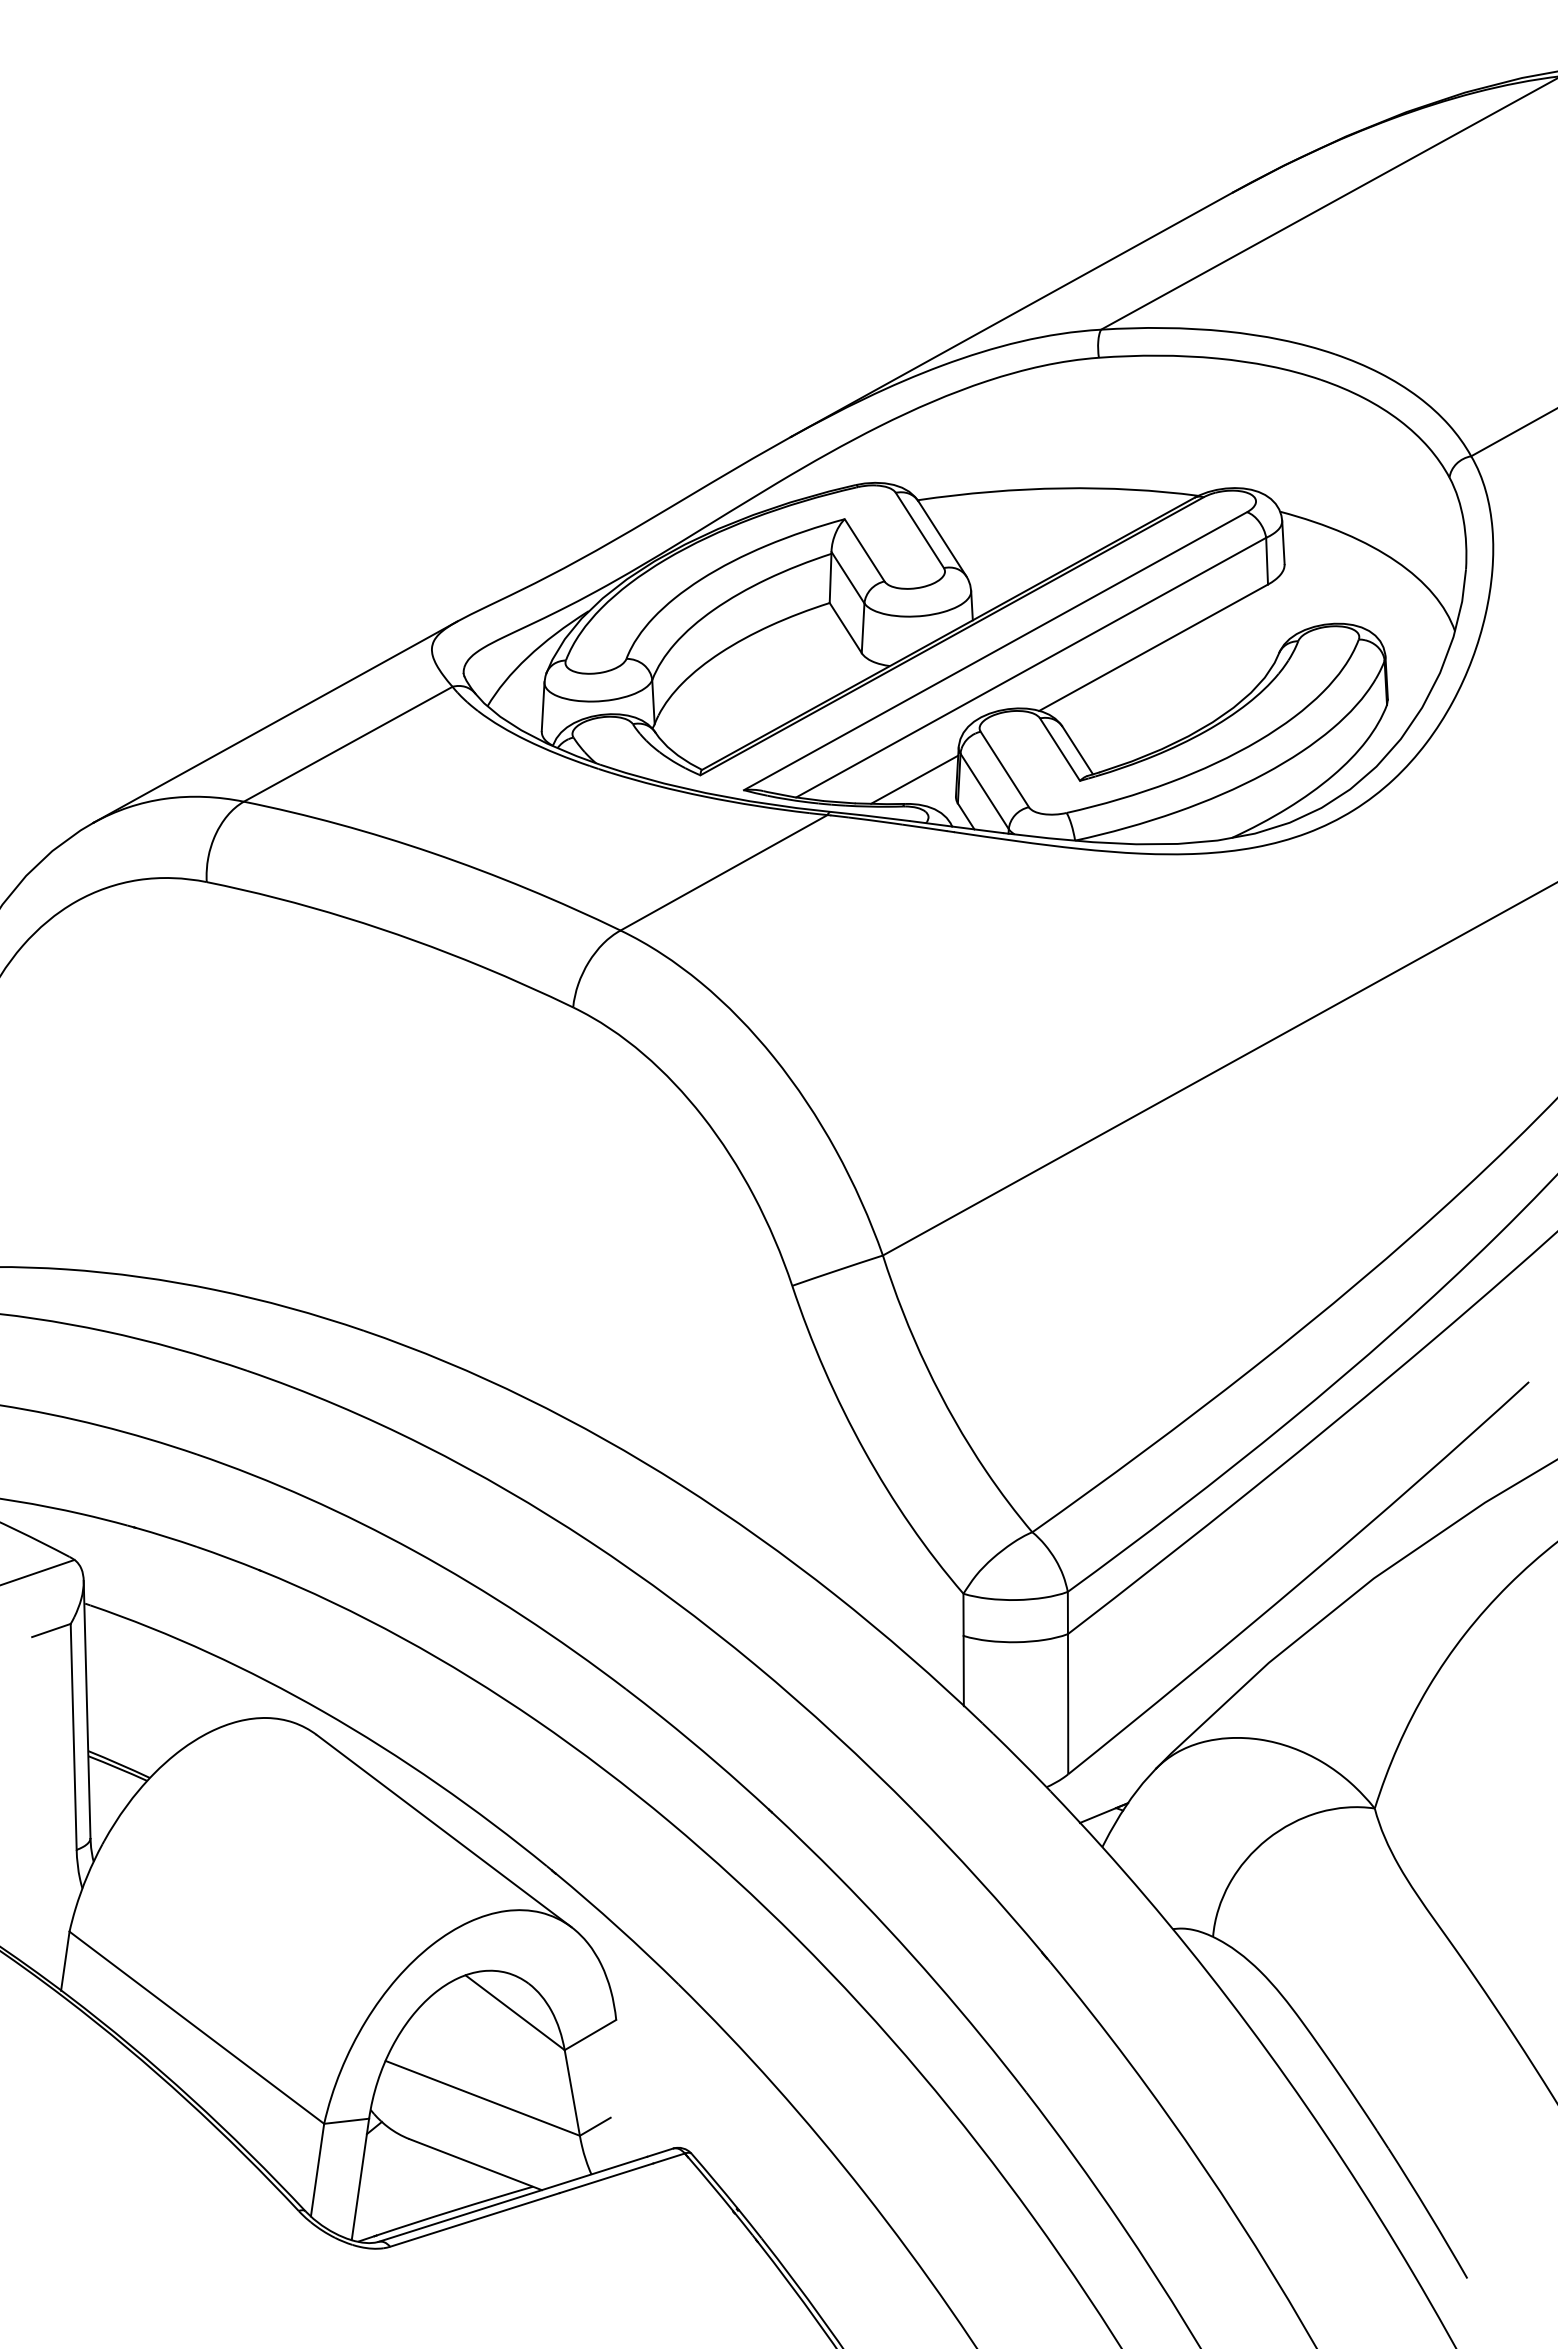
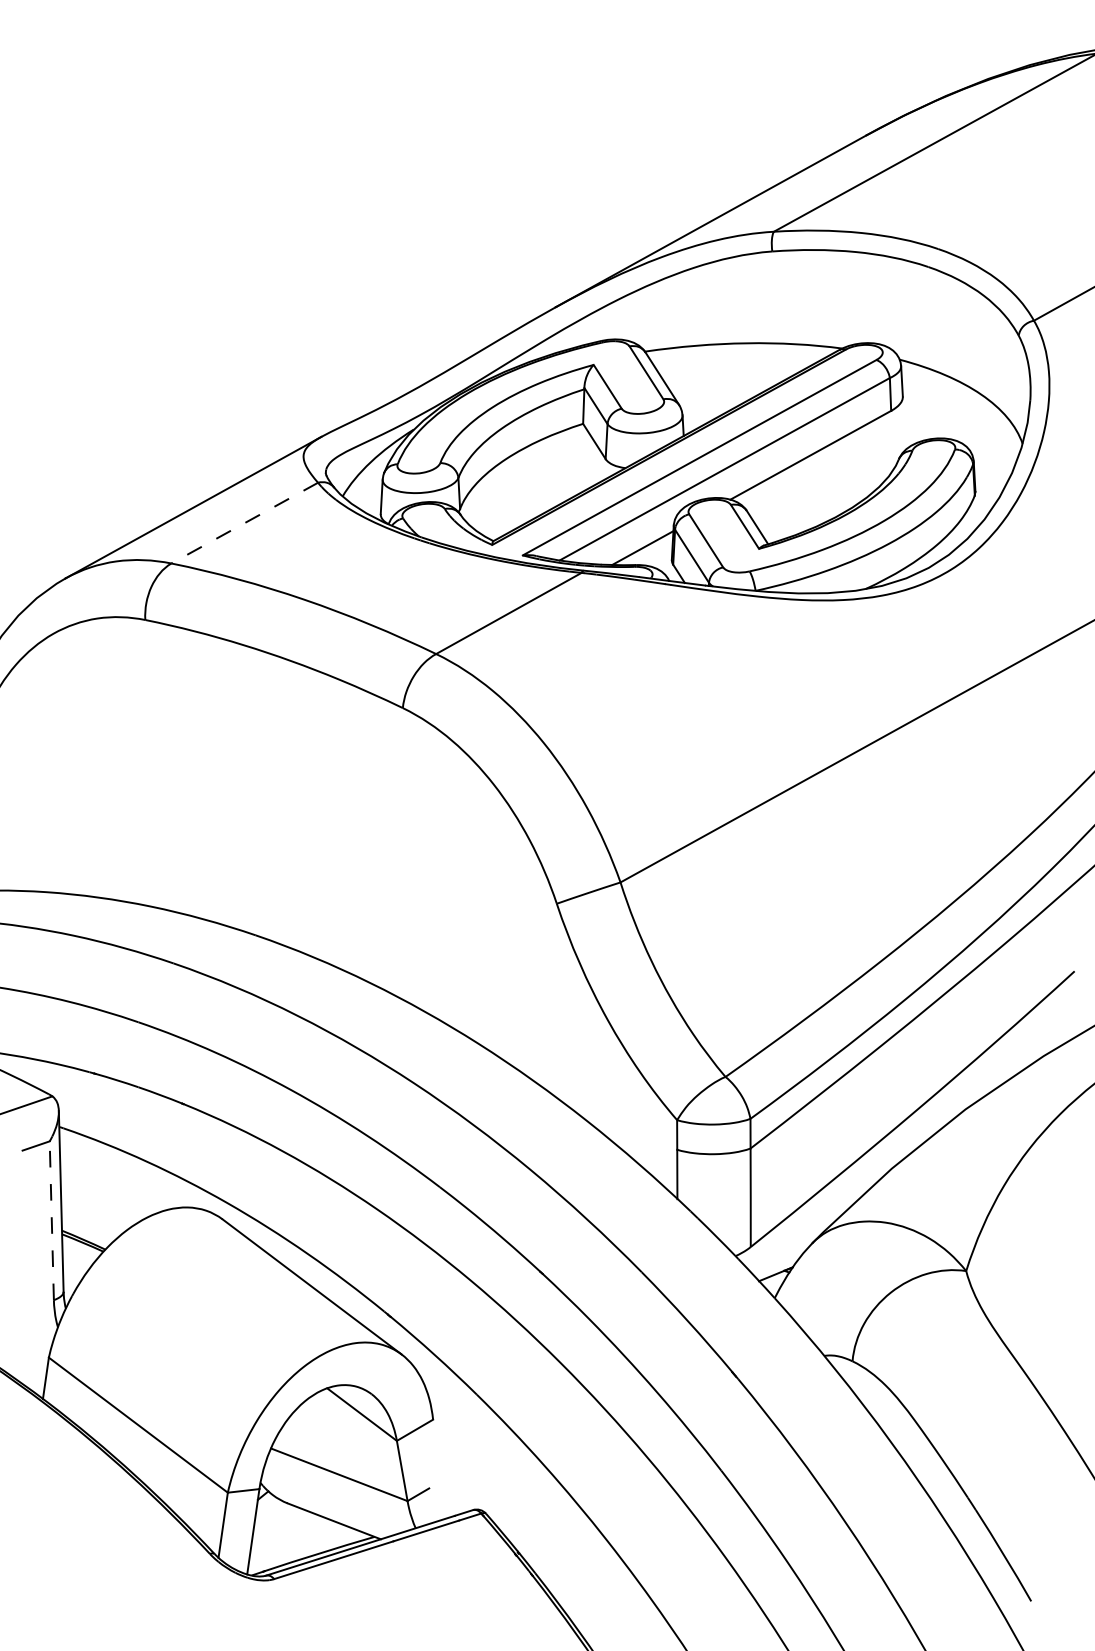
line: (347, 744) -> (244, 523), solid -> dashed
line: (73, 1736) -> (51, 1220), solid -> dashed

